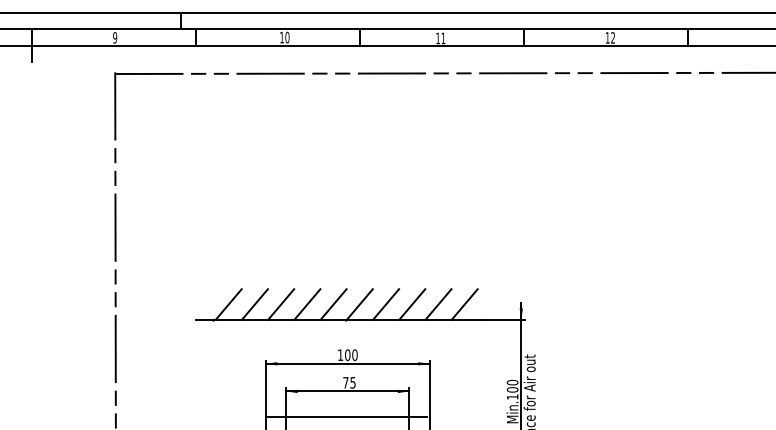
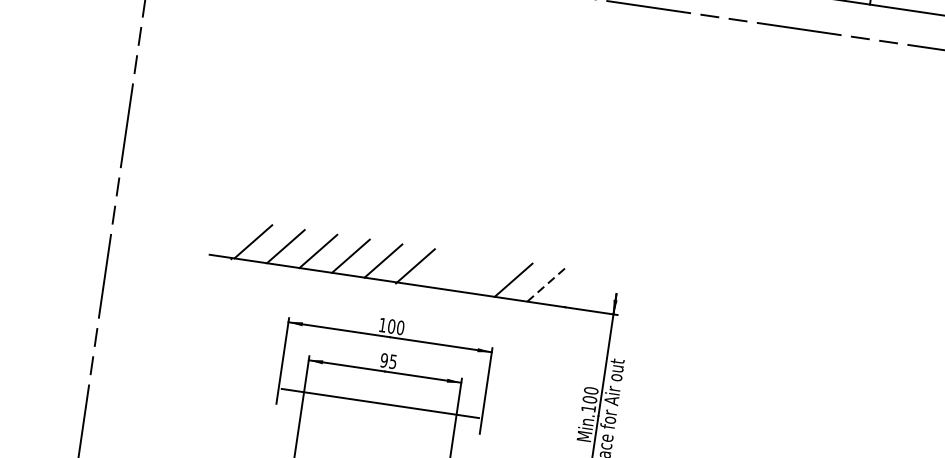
line: (386, 304) -> (449, 270), removed
line: (412, 304) -> (481, 275), removed
line: (465, 304) -> (547, 285), solid -> dashed
text: (345, 382) -> (383, 360), 75 -> 95

